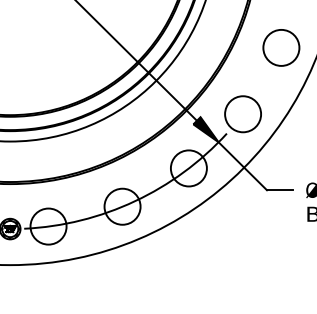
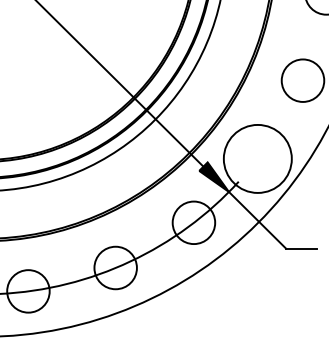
circle: (243, 114) -> (258, 159), size x1.6

